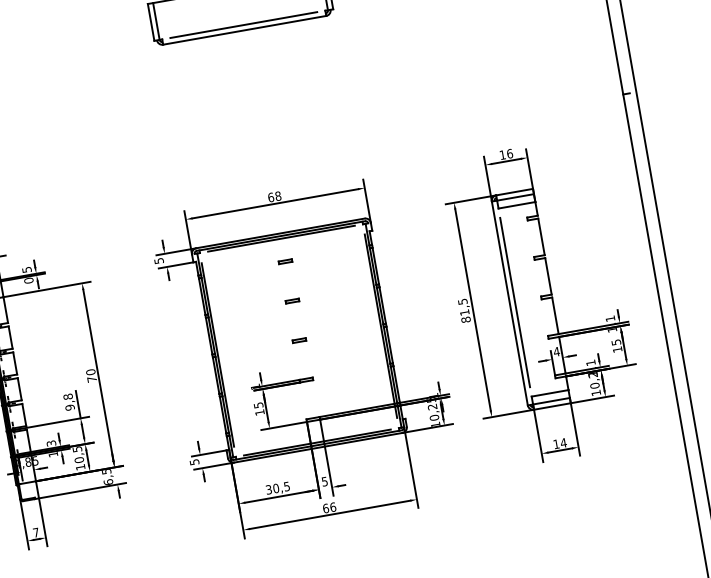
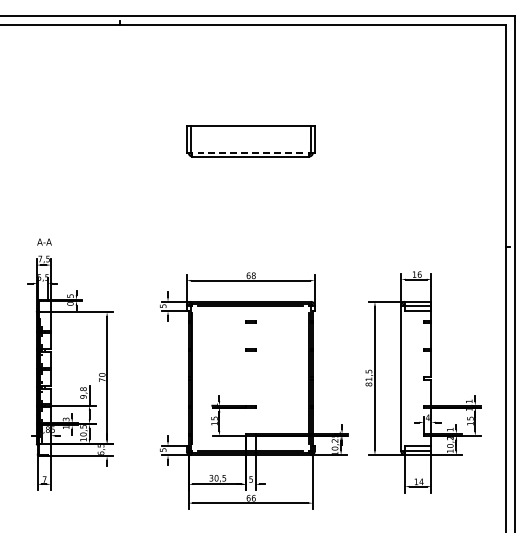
line: (243, 24) -> (250, 152), solid -> dashed
line: (515, 302) -> (405, 378), removed
line: (299, 340) -> (250, 378), removed

